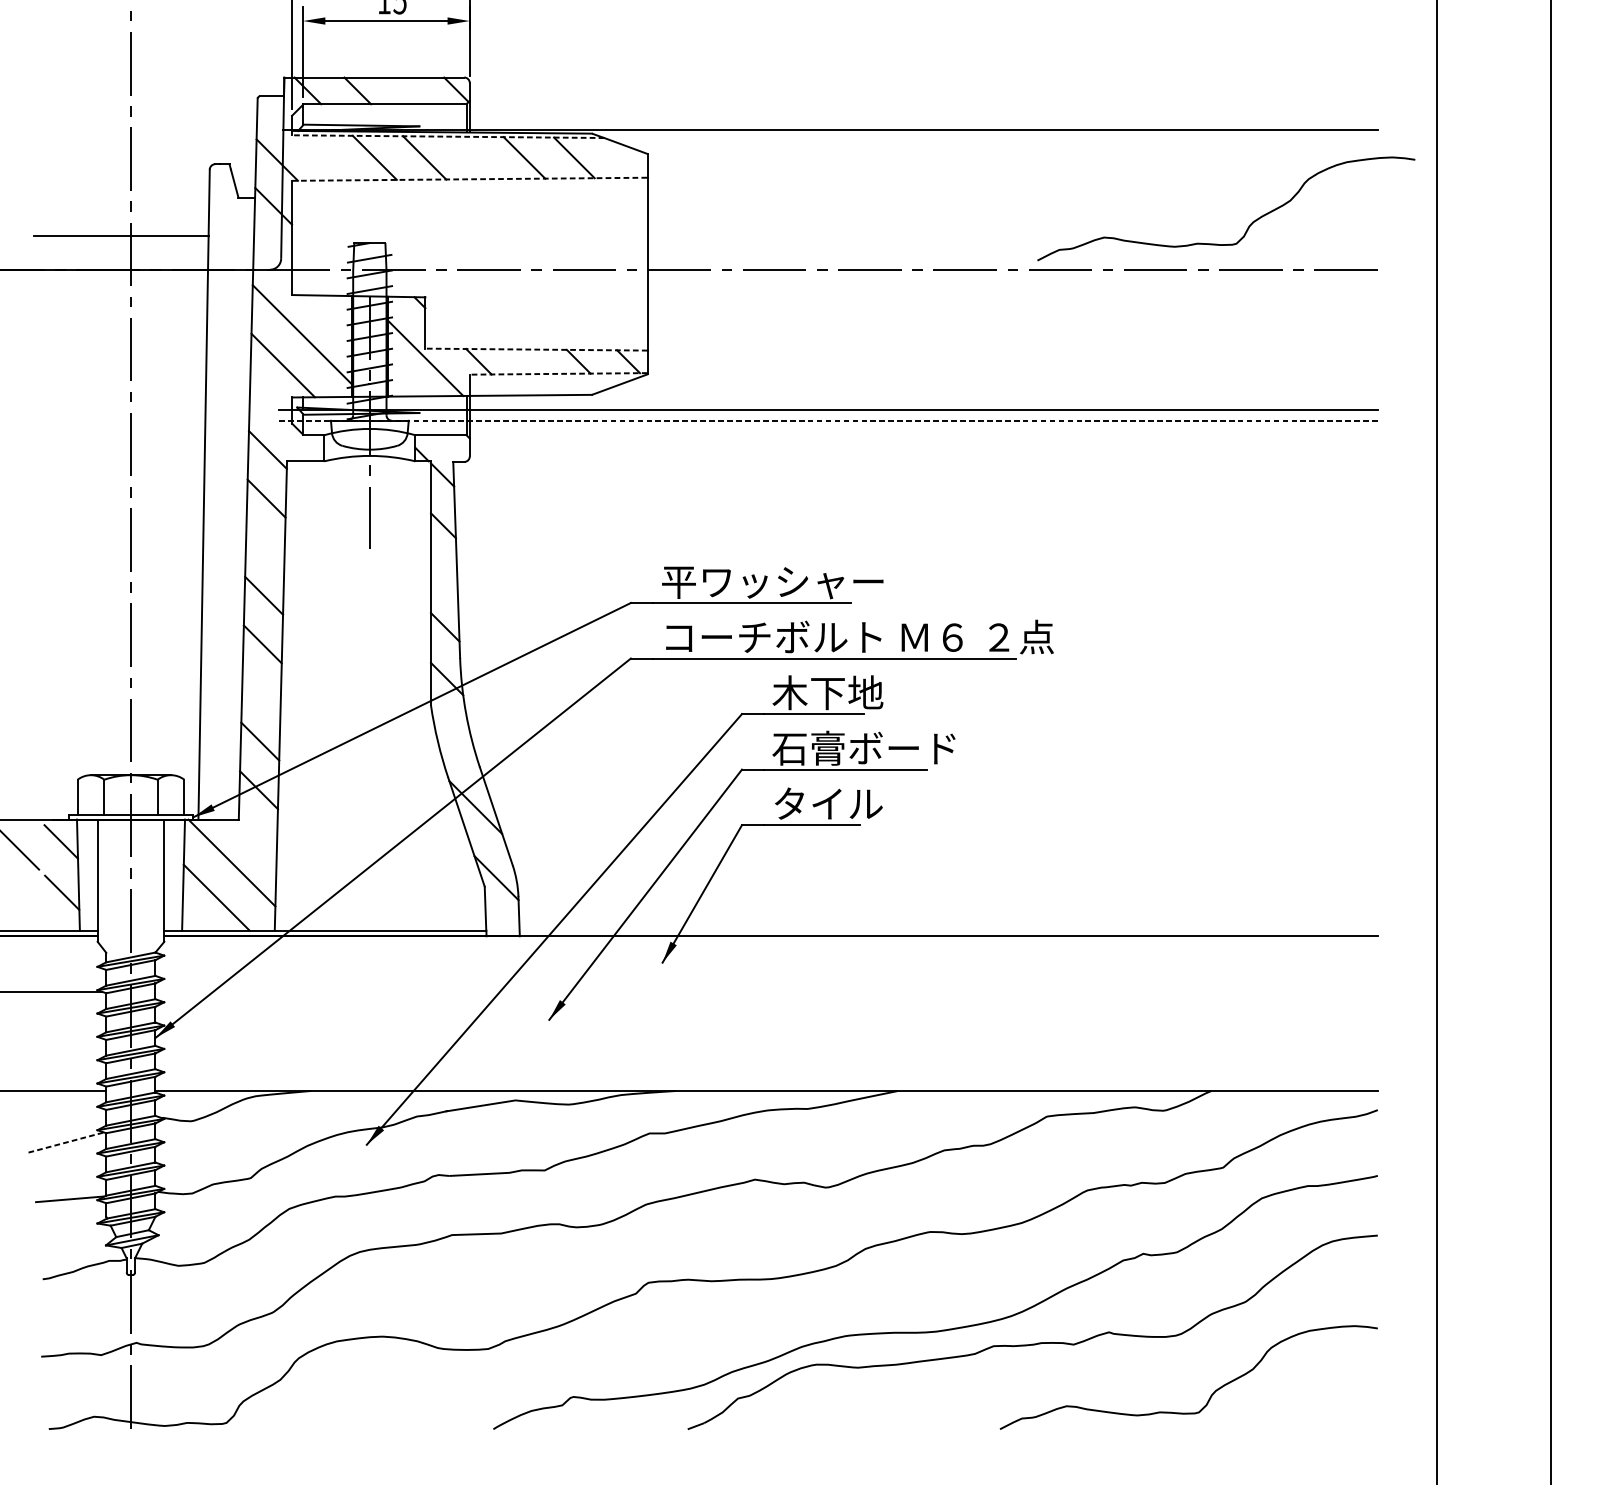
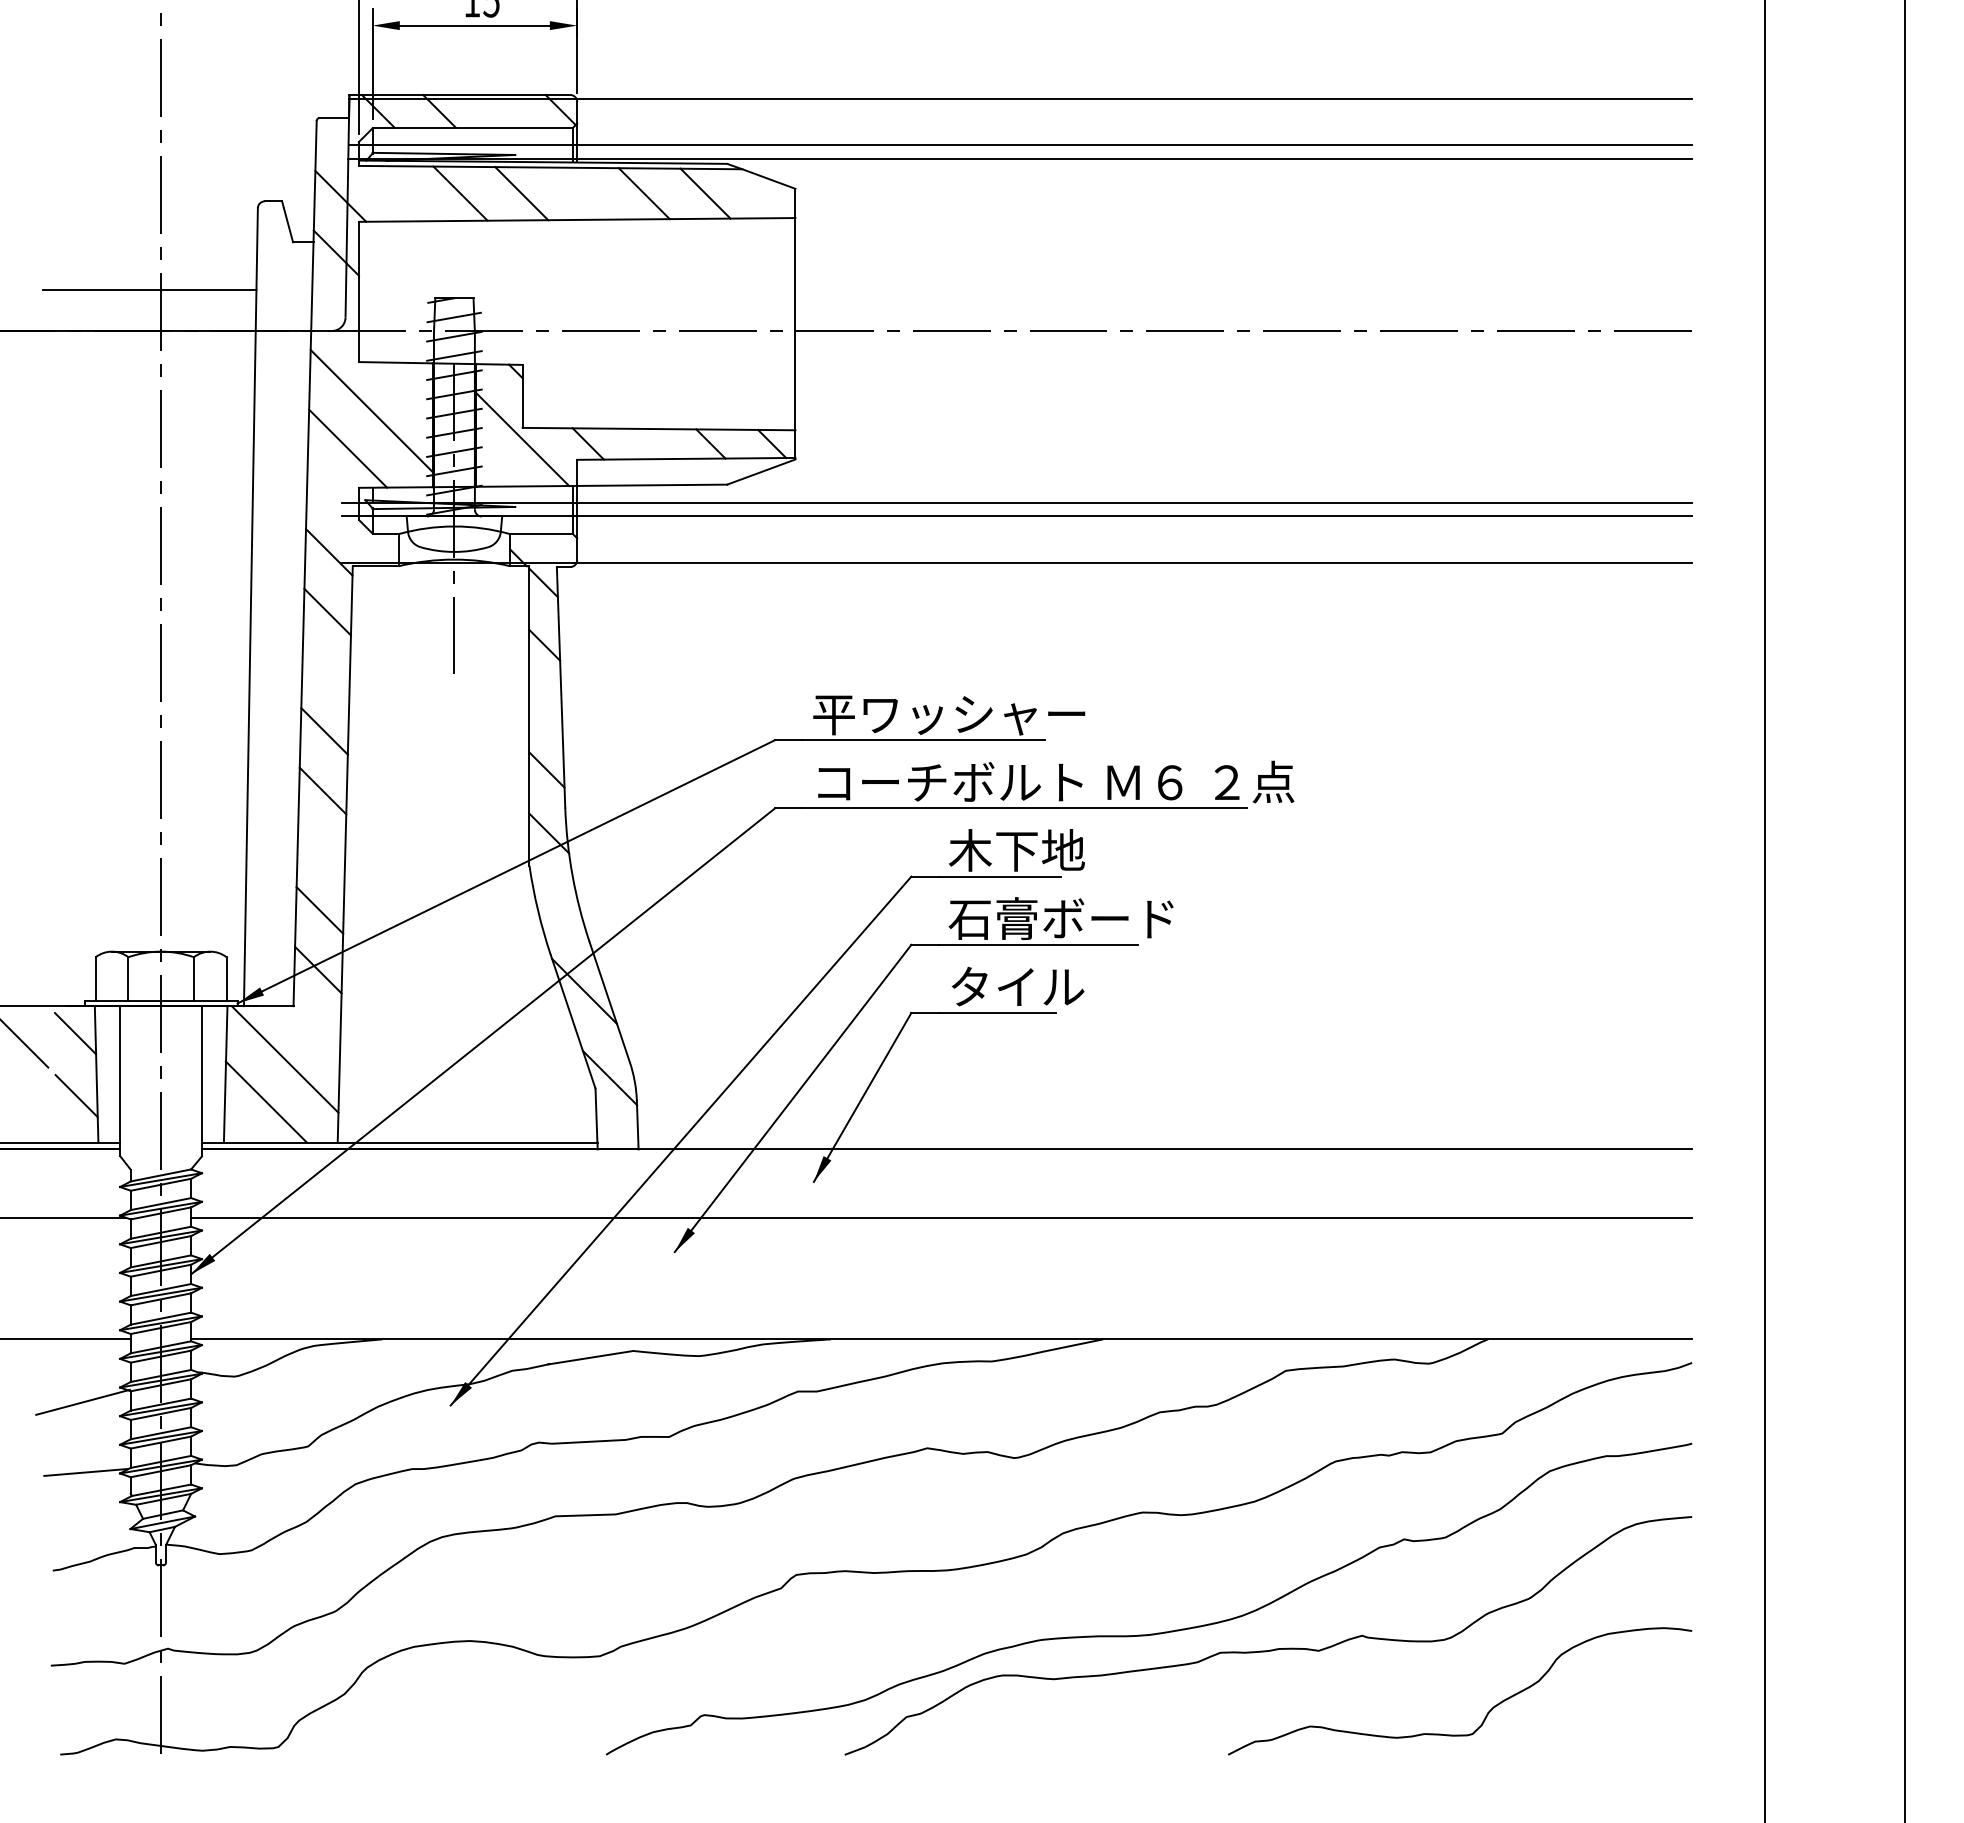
line: (830, 81) -> (1020, 99), added
line: (830, 118) -> (1020, 145), added
line: (448, 136) -> (550, 167), dashed -> solid
line: (470, 178) -> (577, 219), dashed -> solid
curve: (1248, 226) -> (1533, 277), removed
line: (536, 349) -> (658, 429), dashed -> solid
line: (558, 373) -> (685, 458), dashed -> solid
line: (827, 420) -> (1016, 516), dashed -> solid
line: (827, 458) -> (1016, 562), added
line: (766, 991) -> (941, 1217), added
line: (67, 1142) -> (83, 1402), dashed -> solid

